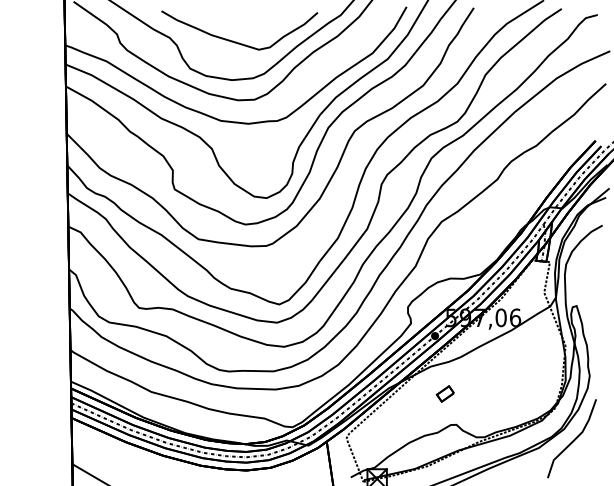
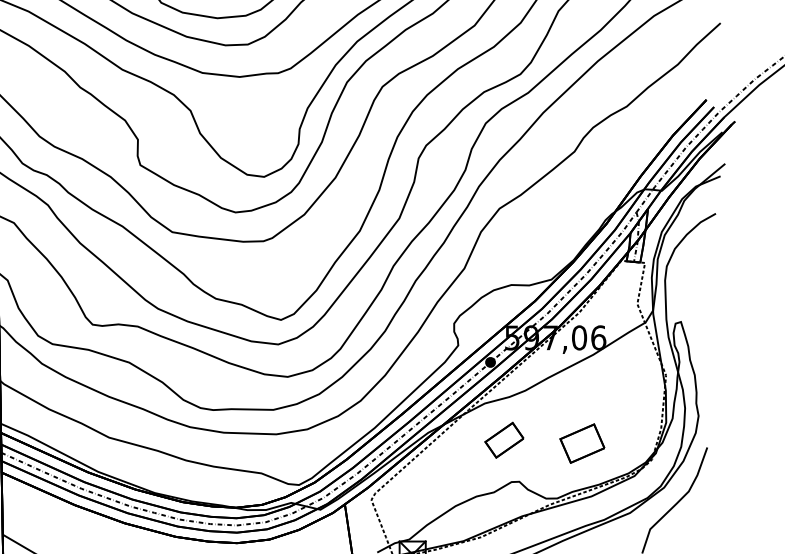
part: (445, 393) -> (504, 439), size x1.67
part: (503, 396) -> (582, 443), added

